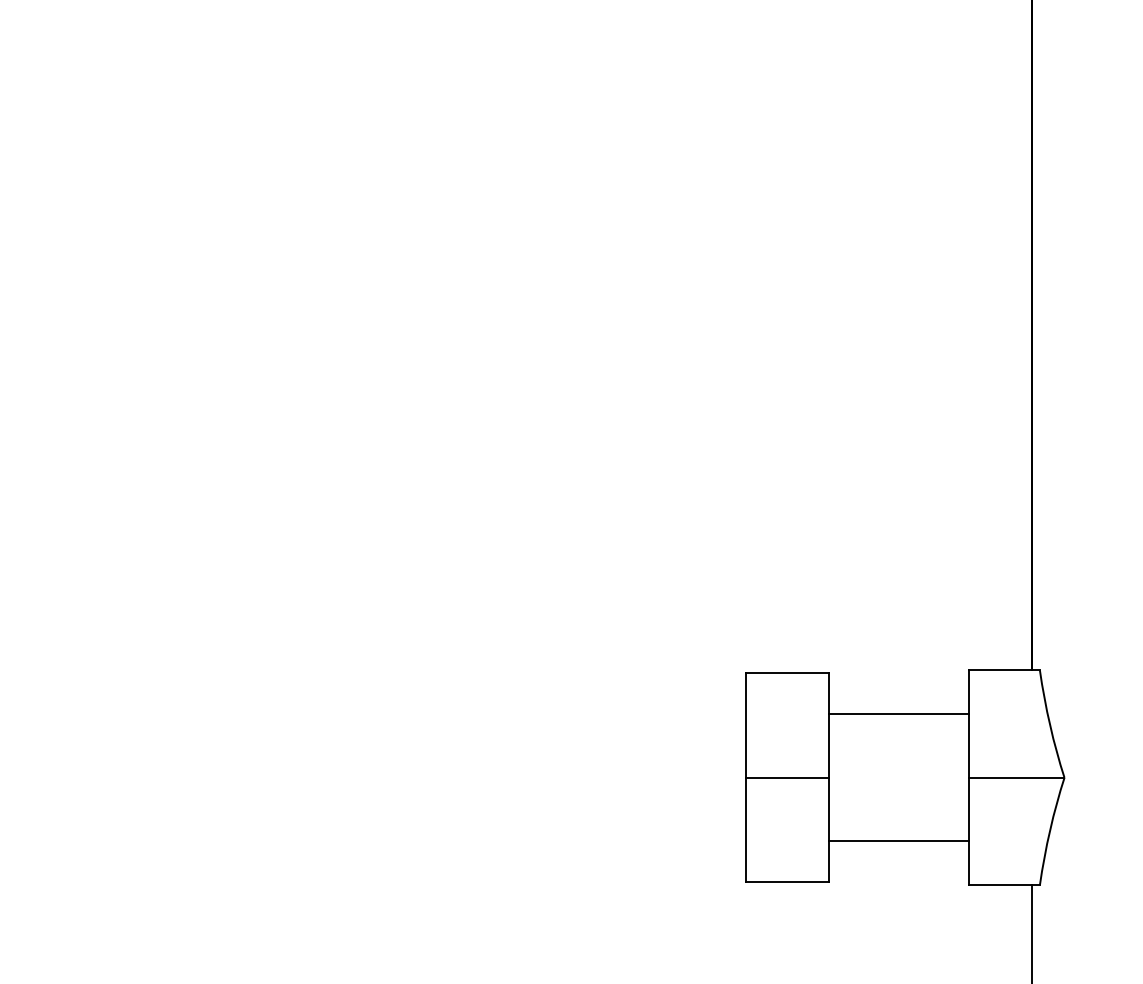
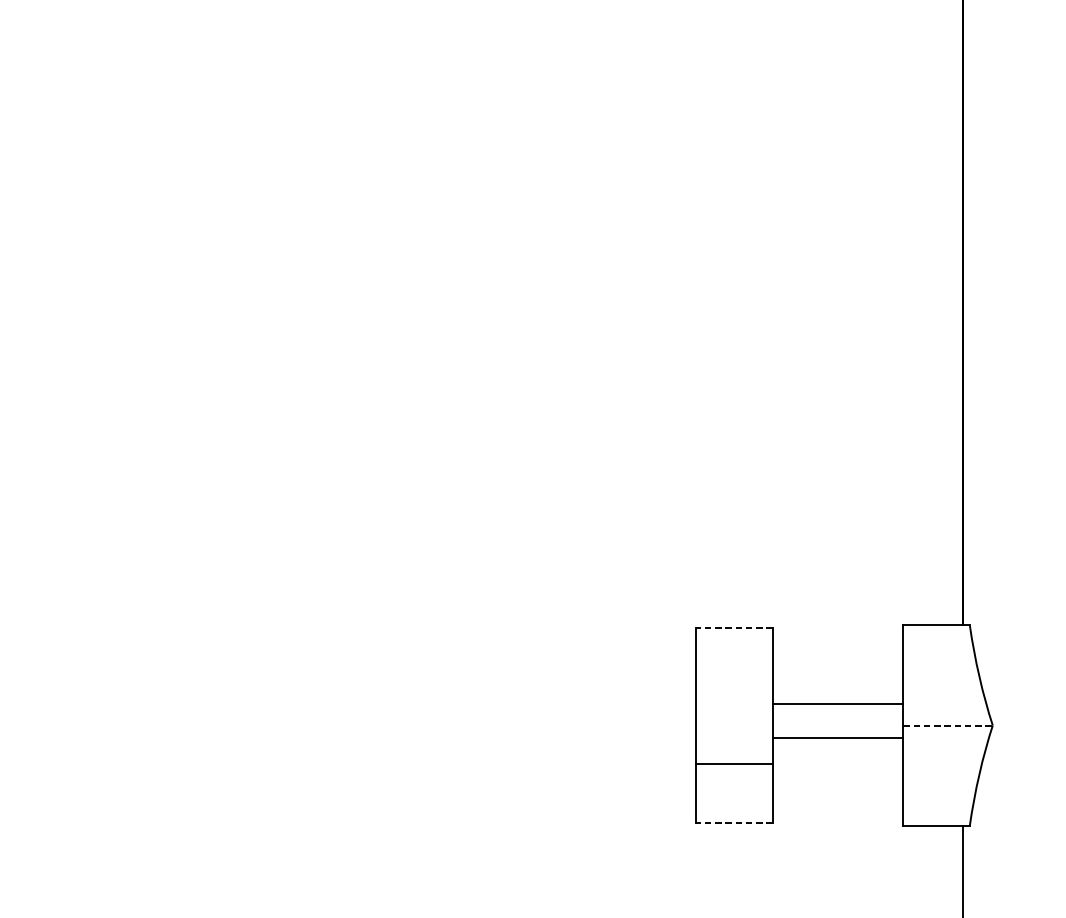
line: (786, 673) -> (733, 628), solid -> dashed
line: (898, 714) -> (837, 703), moved
line: (787, 777) -> (734, 763), moved
line: (1016, 777) -> (948, 725), solid -> dashed
line: (898, 841) -> (837, 738), moved
line: (786, 882) -> (733, 823), solid -> dashed

